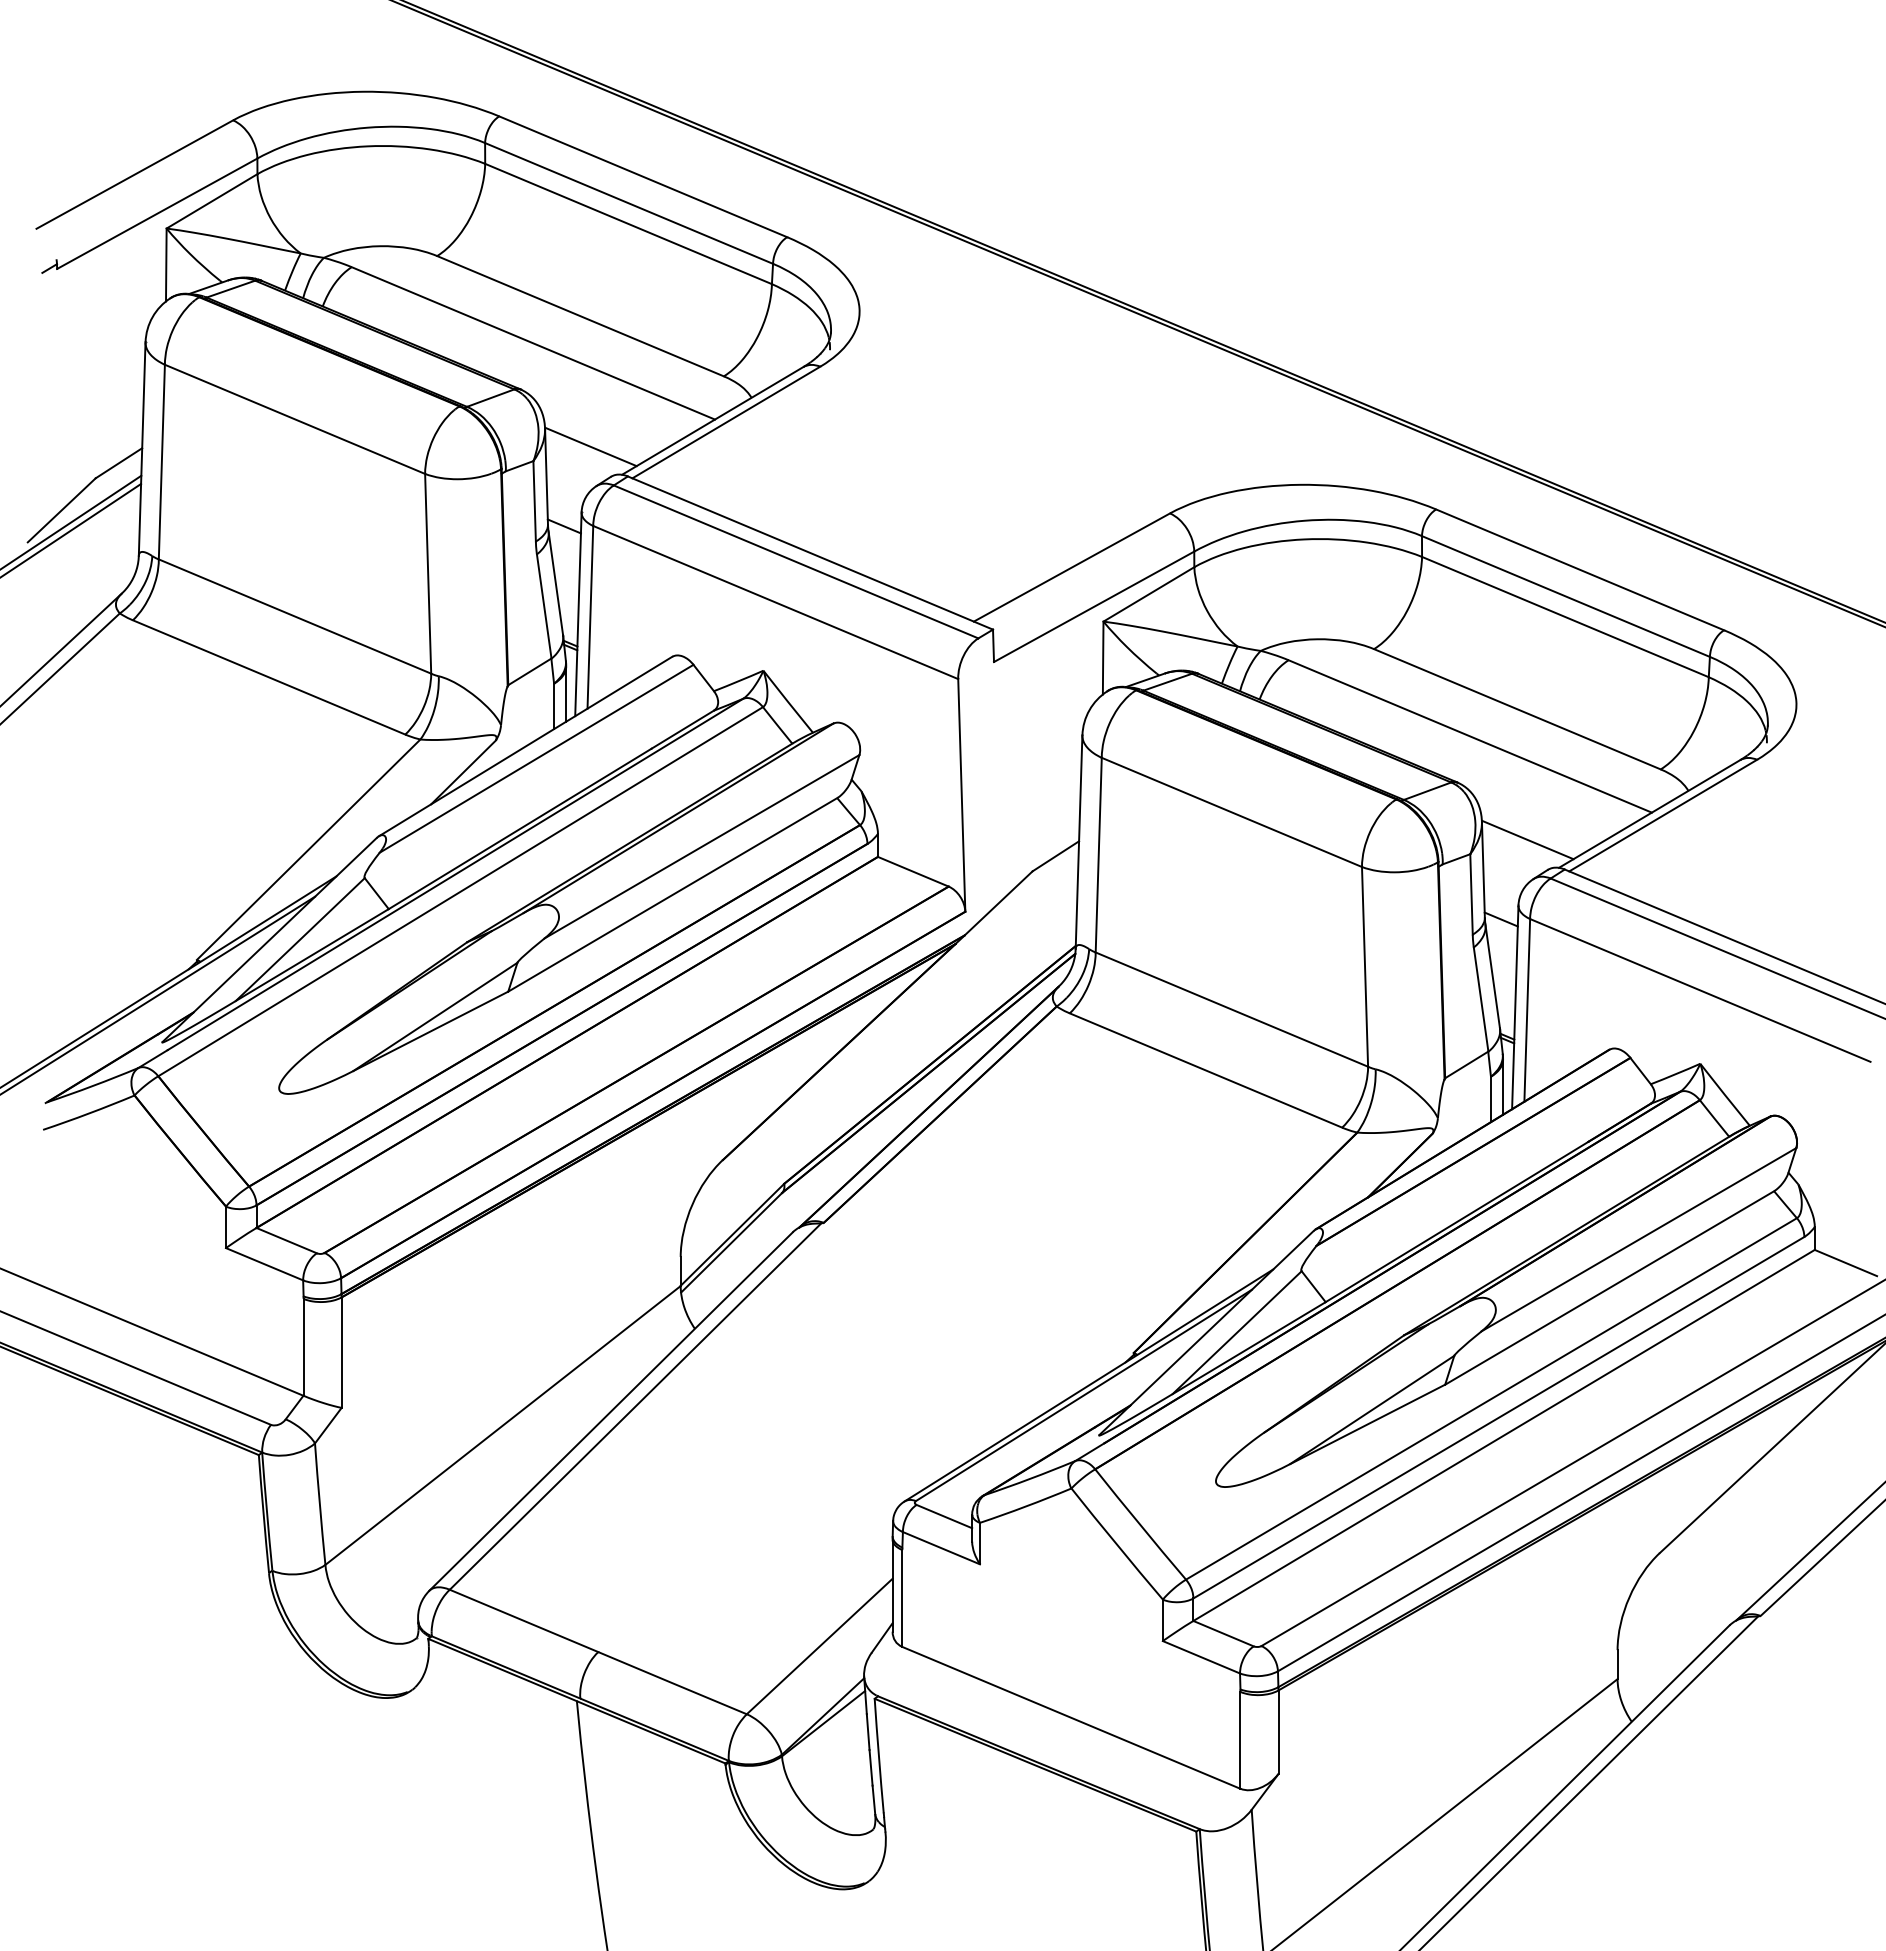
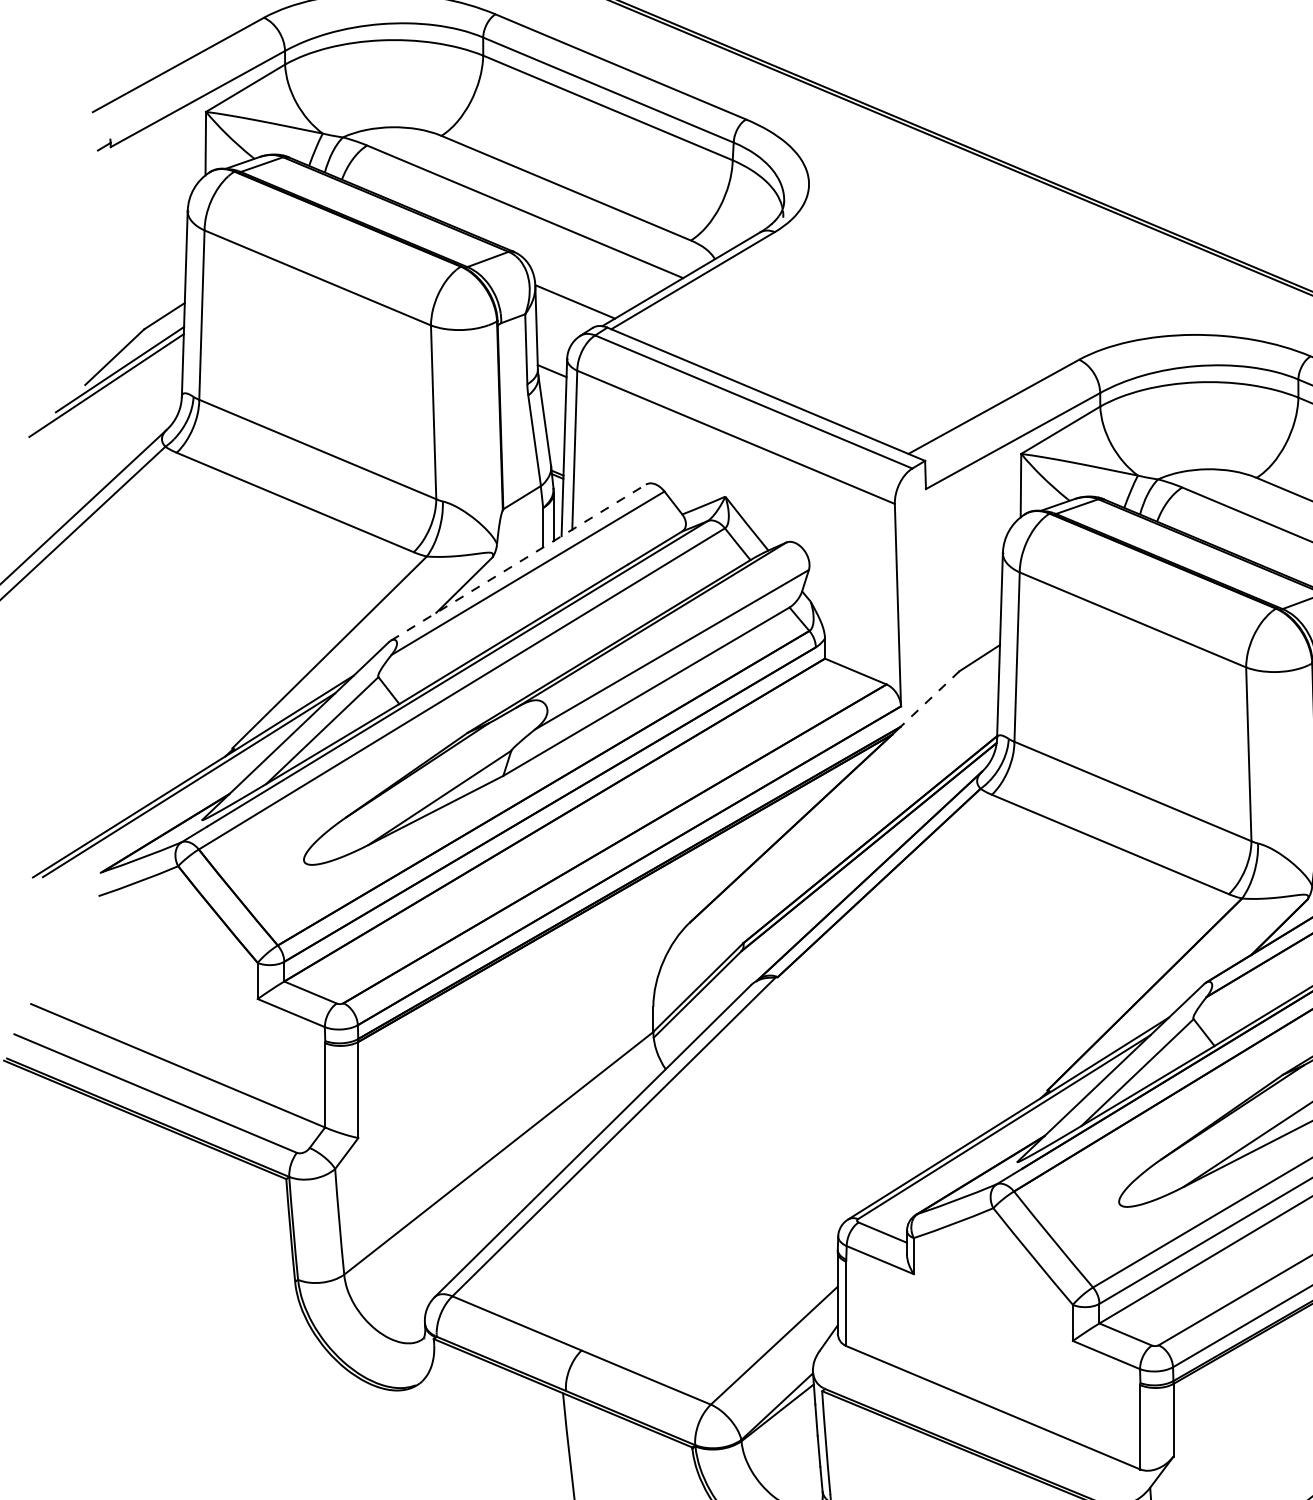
line: (525, 746) -> (518, 562), solid -> dashed
line: (998, 903) -> (929, 699), solid -> dashed

